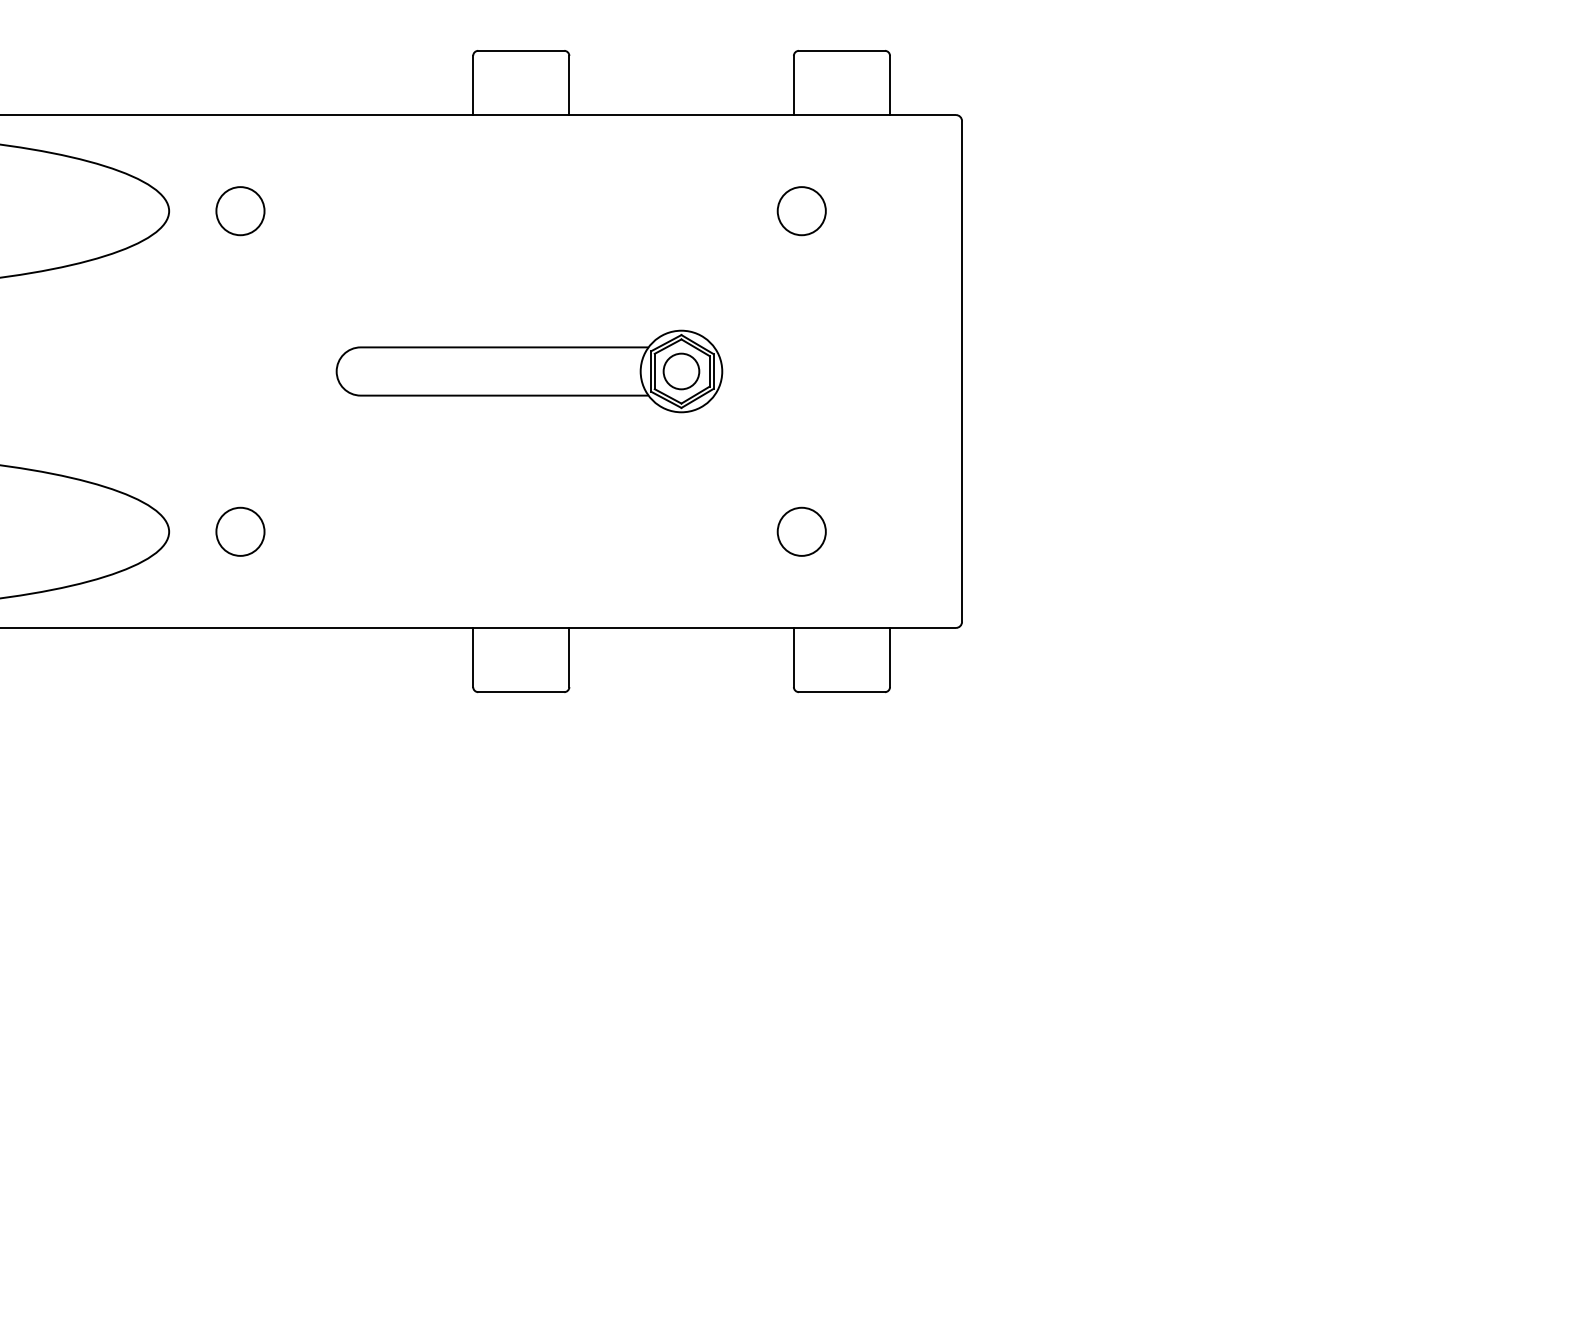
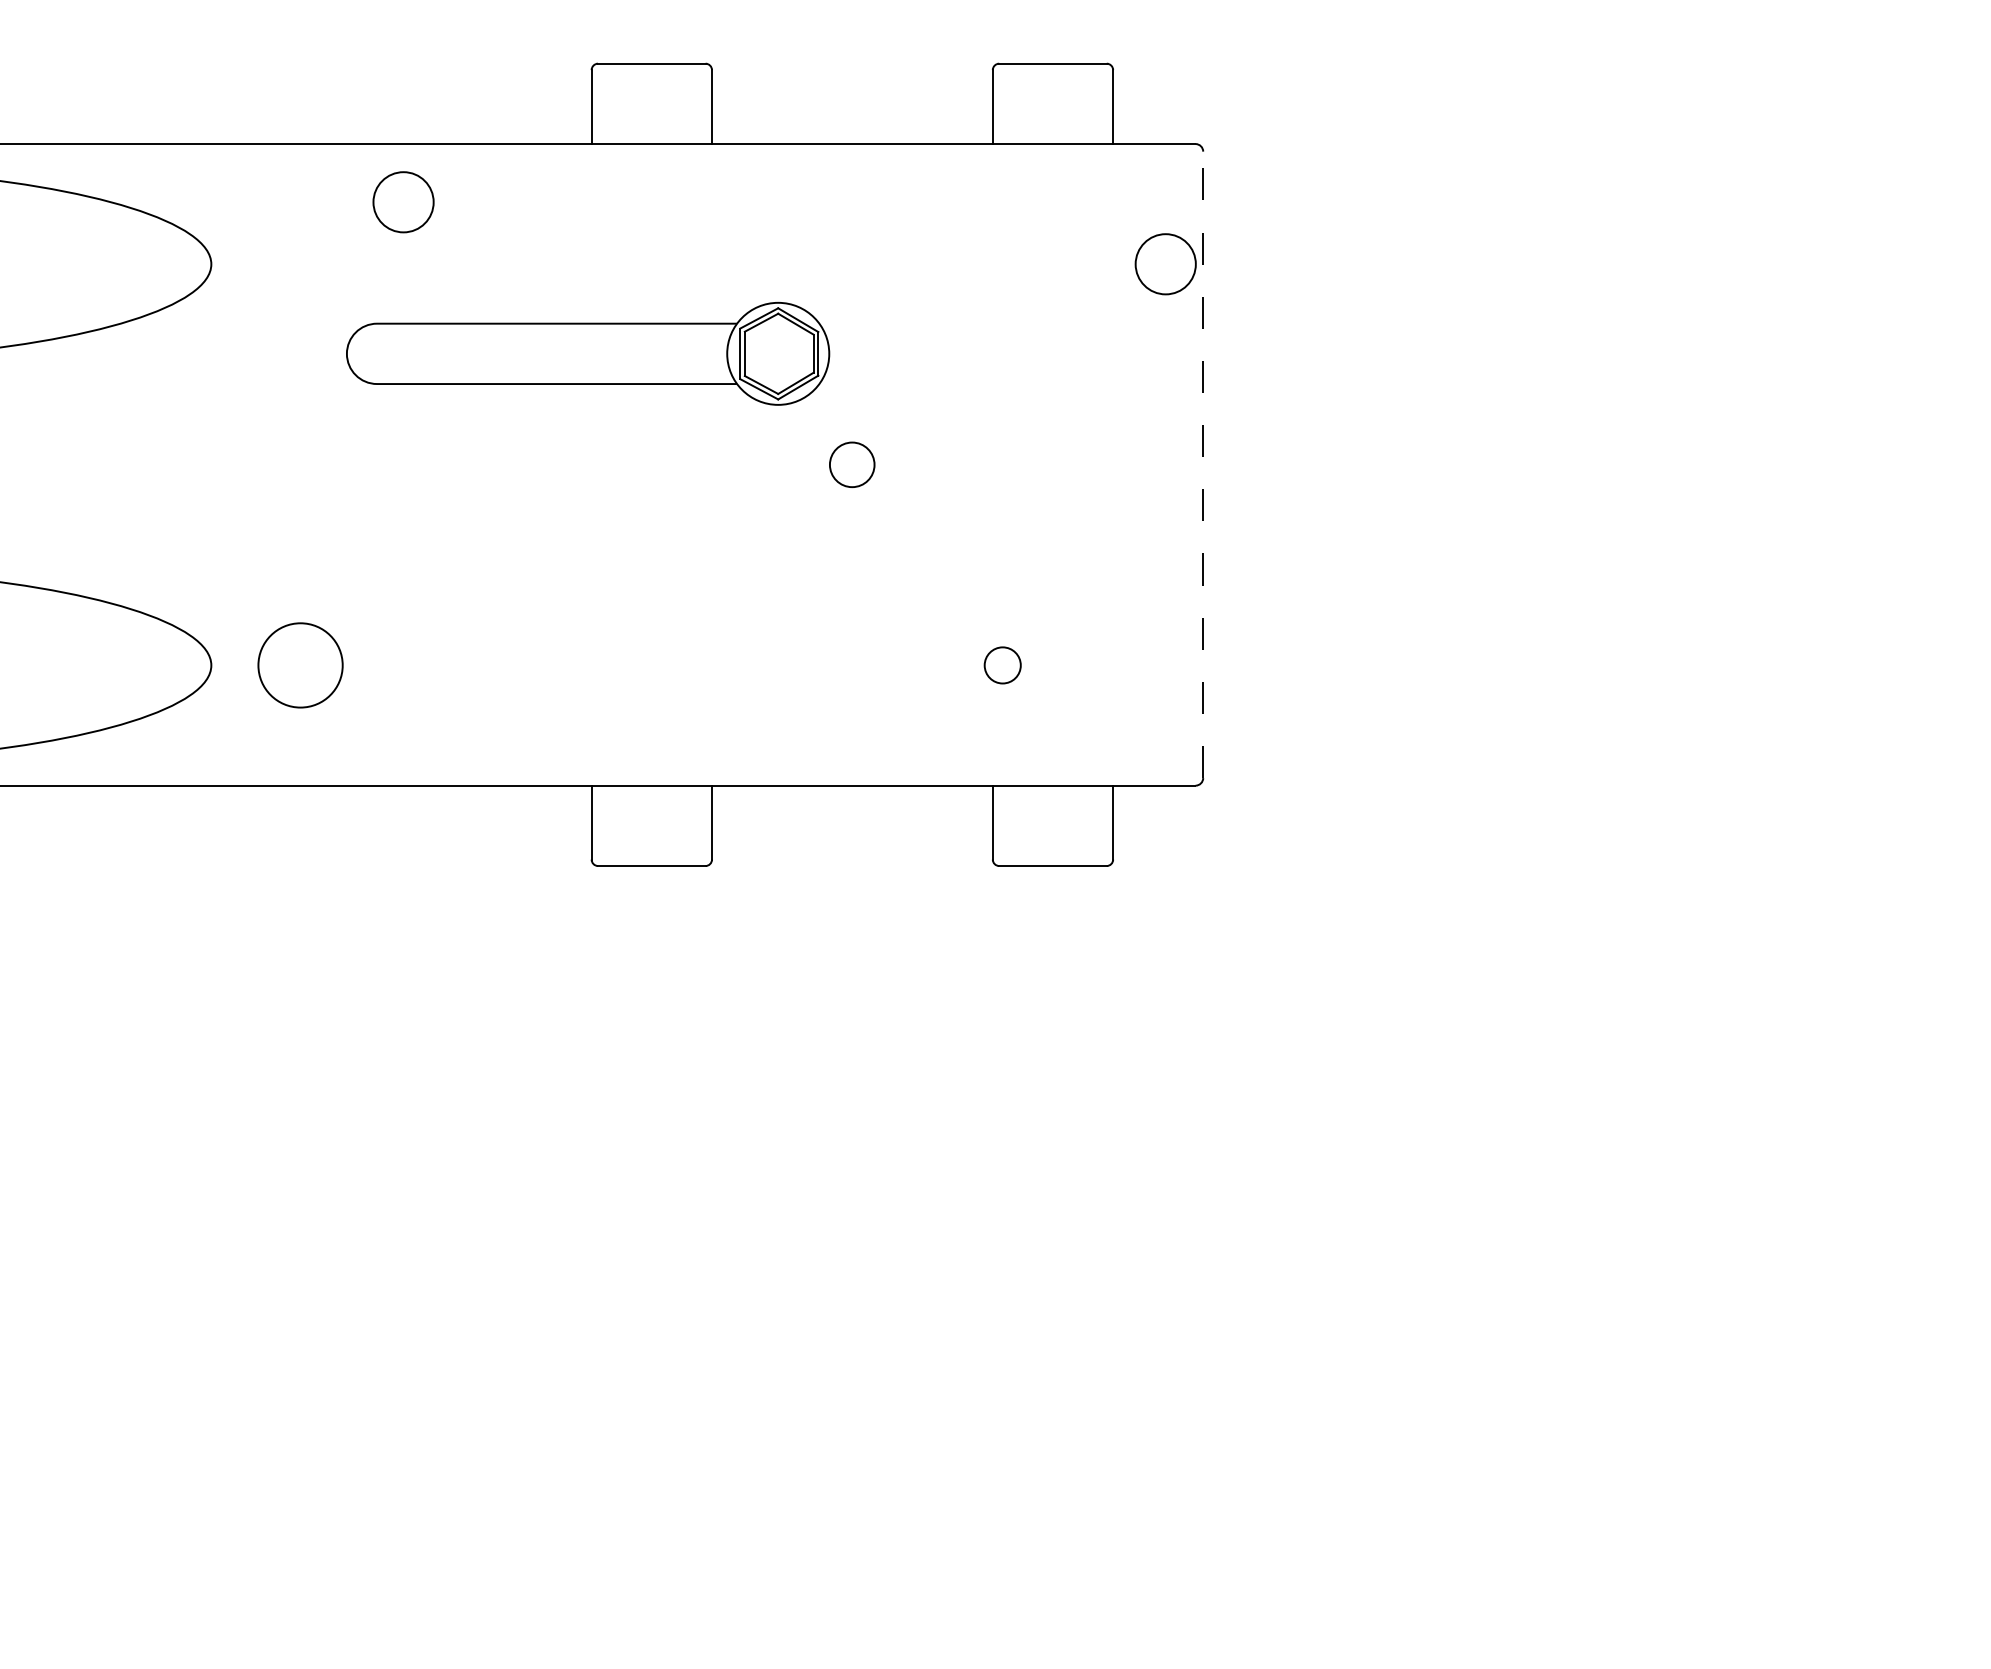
circle: (240, 211) -> (403, 202), moved
circle: (801, 211) -> (1165, 264), moved
part: (529, 371) -> (588, 353), moved
line: (962, 371) -> (1203, 464), solid -> dashed
circle: (240, 531) -> (300, 665), size x1.4
circle: (801, 531) -> (1002, 665), size x0.6

